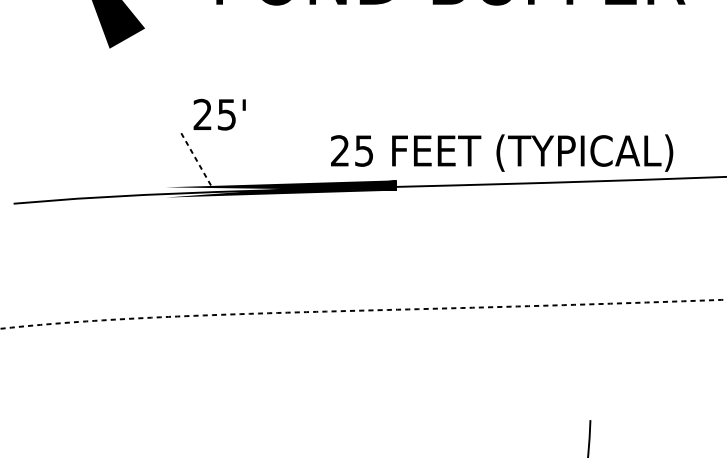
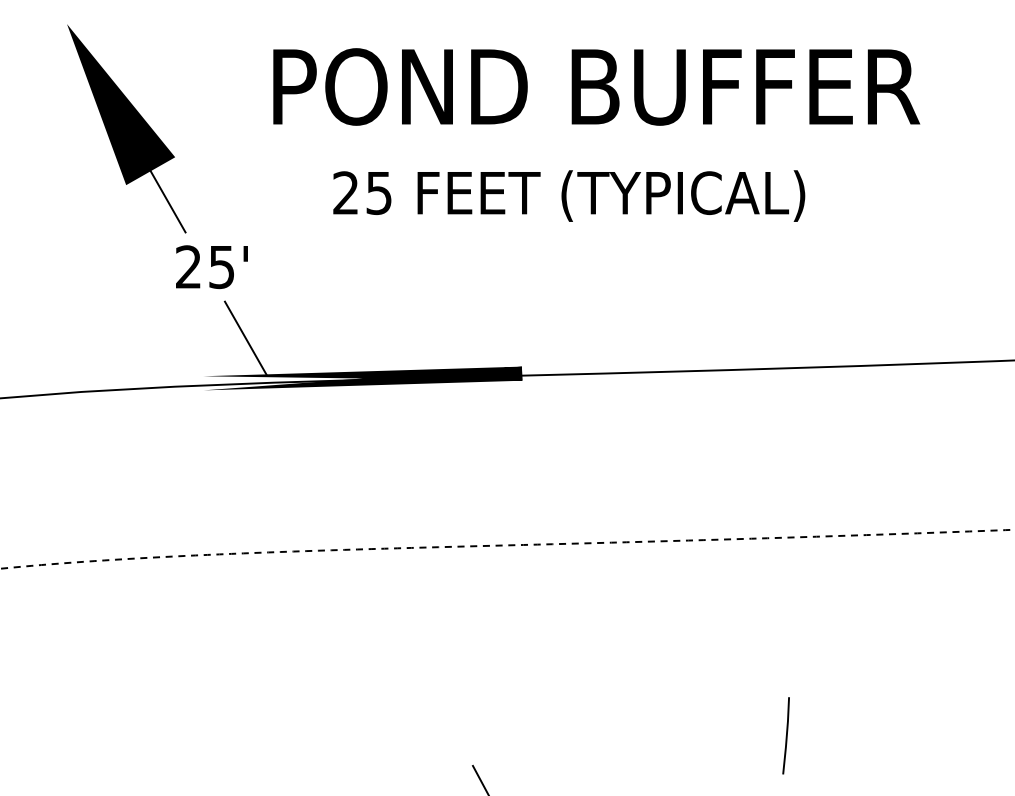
line: (139, 60) -> (167, 201), added
text: (219, 114) -> (211, 267), moved
text: (502, 152) -> (569, 195), moved
line: (196, 159) -> (246, 338), dashed -> solid

